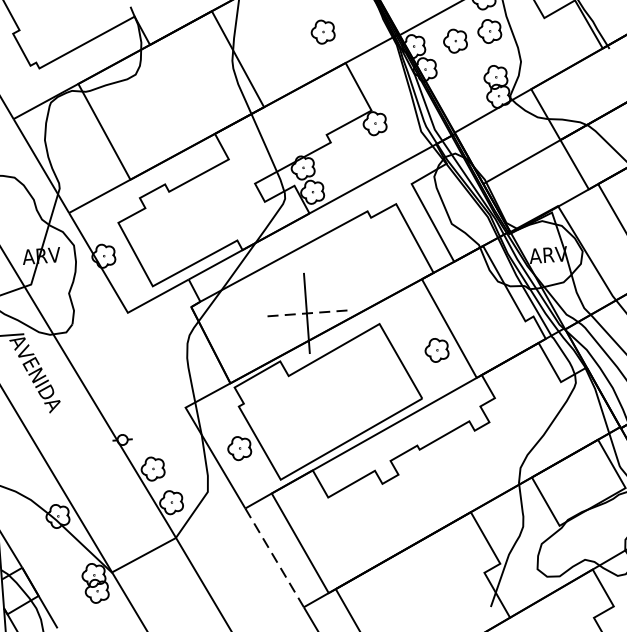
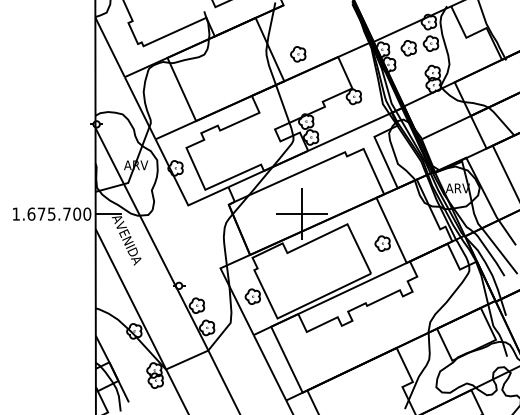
part: (323, 32) -> (298, 54), moved
line: (306, 313) -> (301, 214), dashed -> solid
line: (273, 557) -> (269, 367), dashed -> solid

